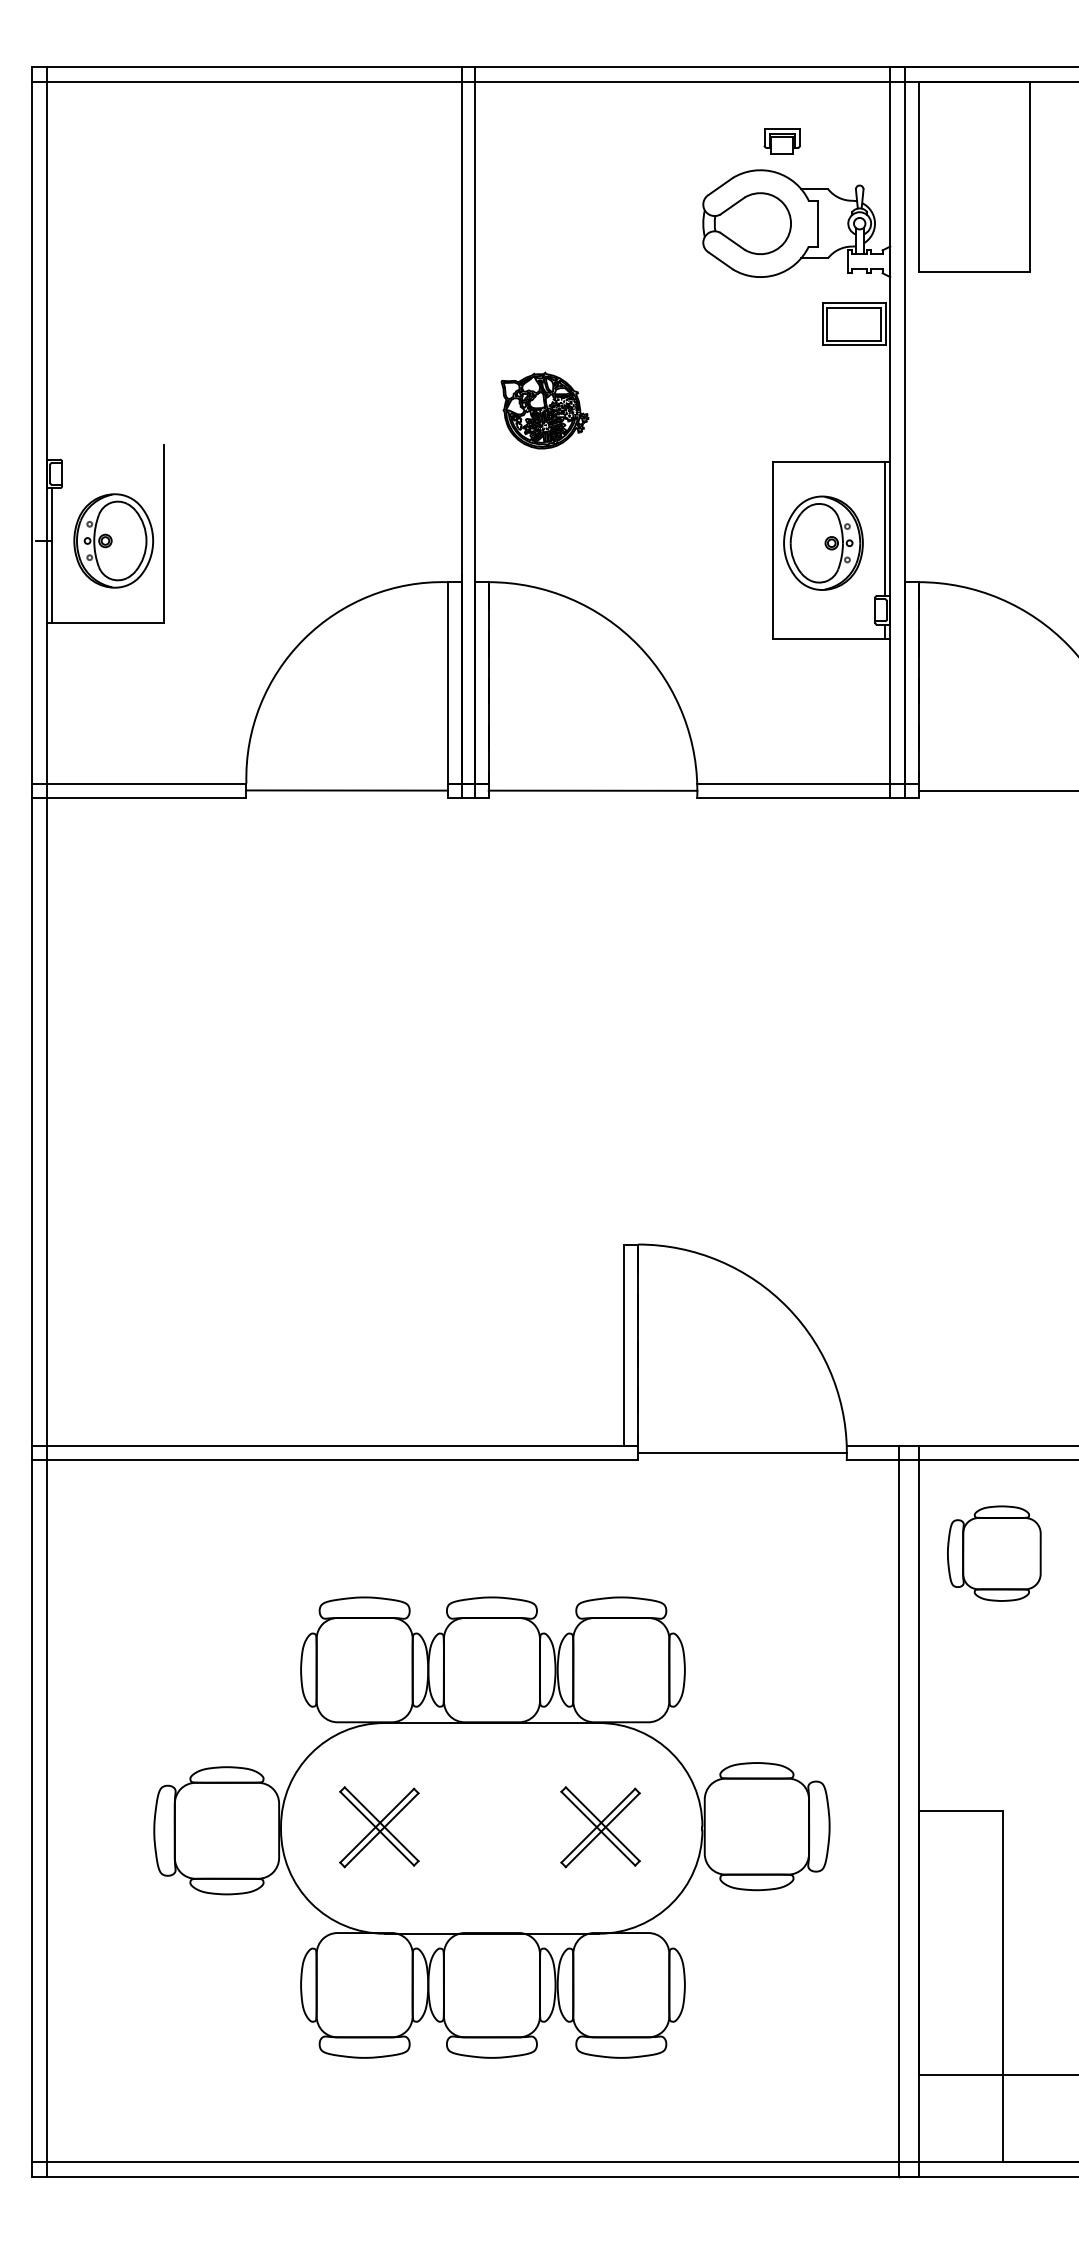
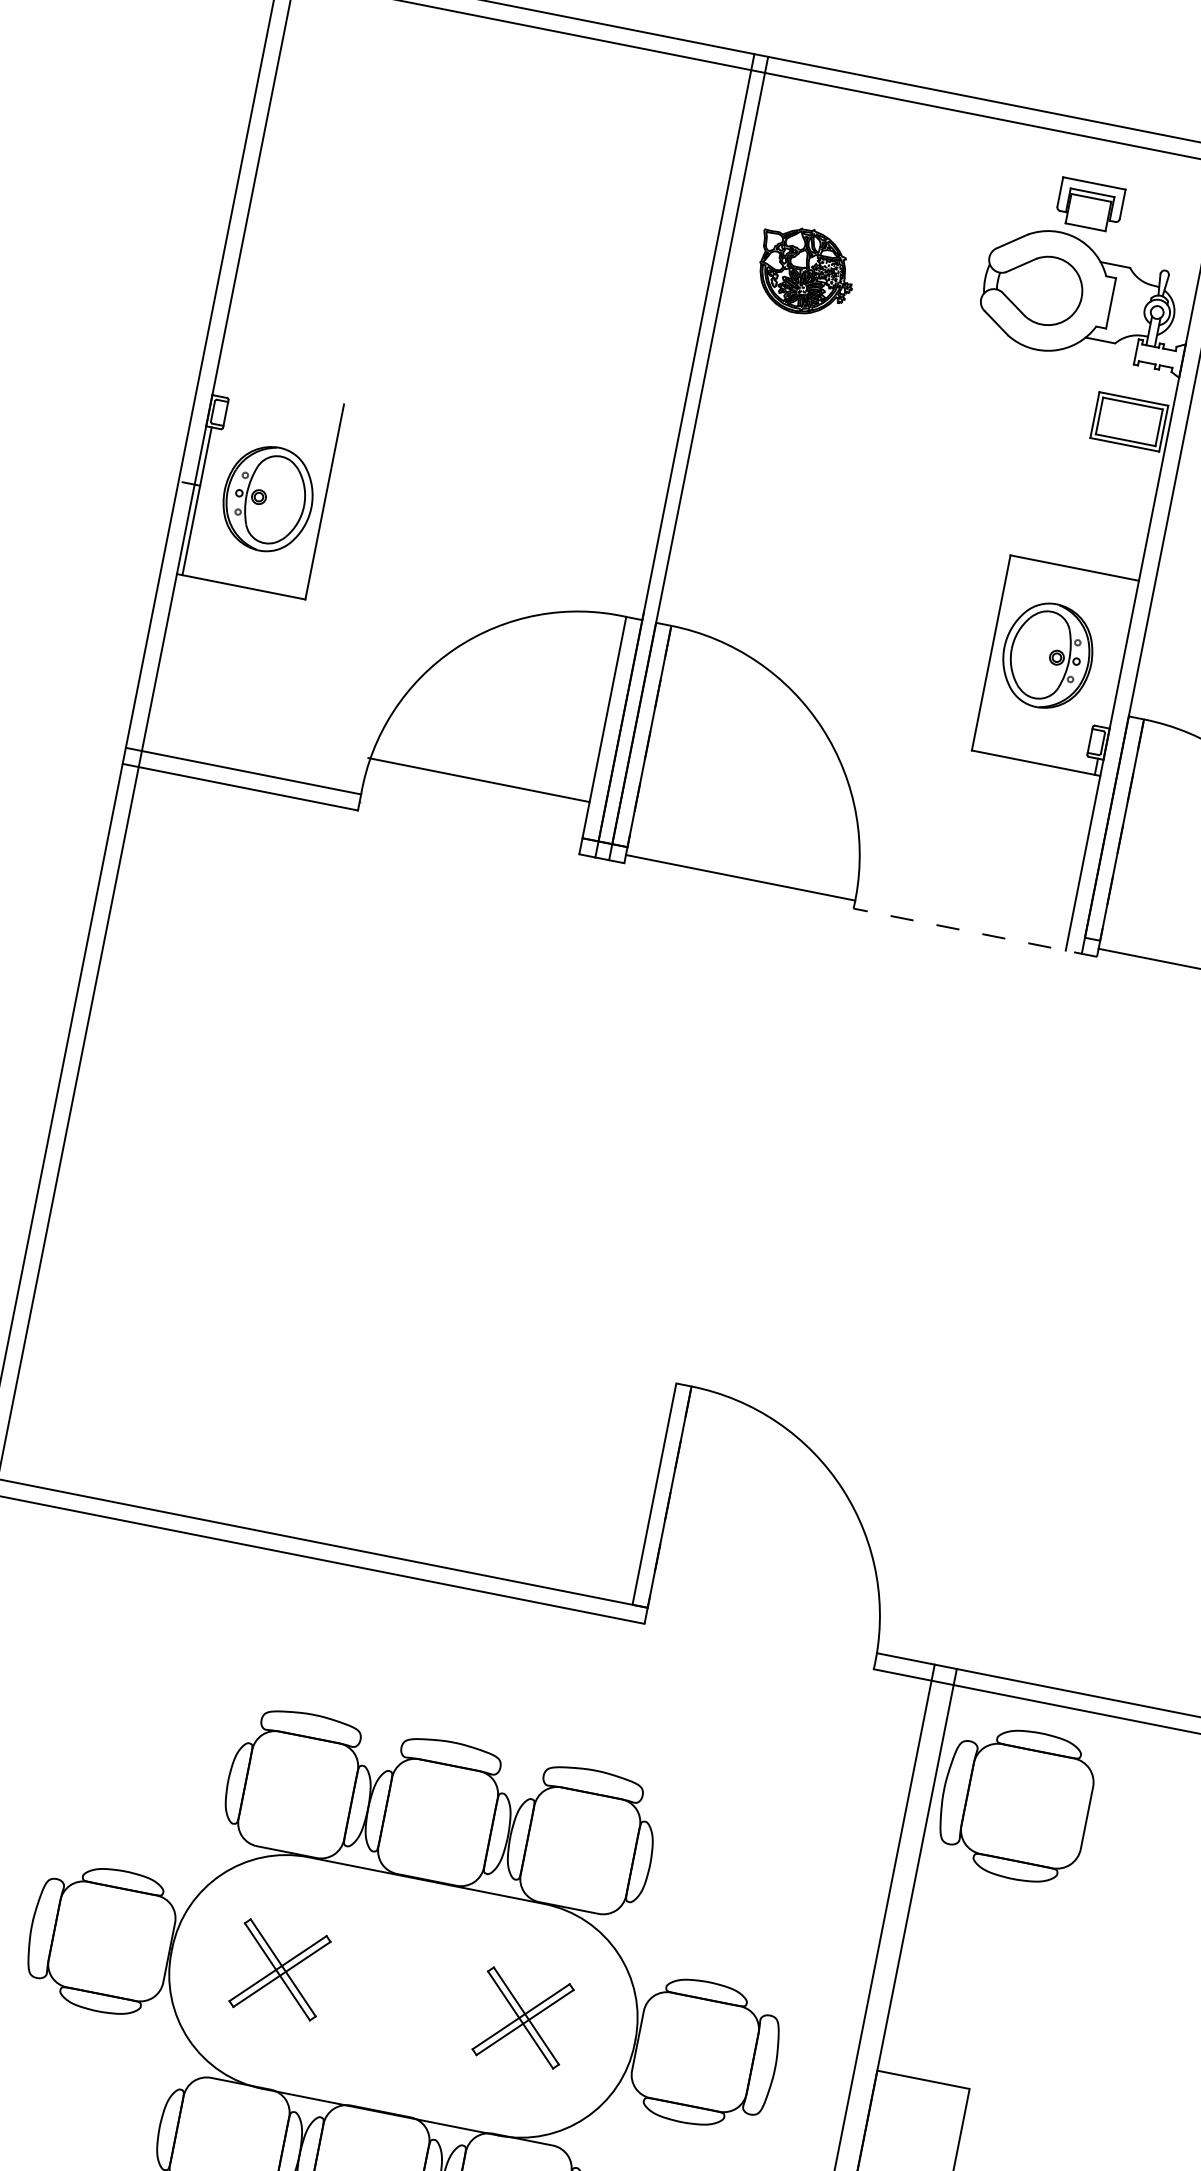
part: (781, 141) -> (1089, 205), size x1.6
part: (544, 410) -> (805, 271), moved
line: (885, 528) -> (1119, 653), removed
line: (800, 783) -> (970, 915), removed
line: (346, 790) -> (478, 779), moved
line: (807, 798) -> (974, 933), solid -> dashed
line: (742, 1453) -> (760, 1638), removed
part: (994, 1553) -> (1015, 1803), size x1.4

